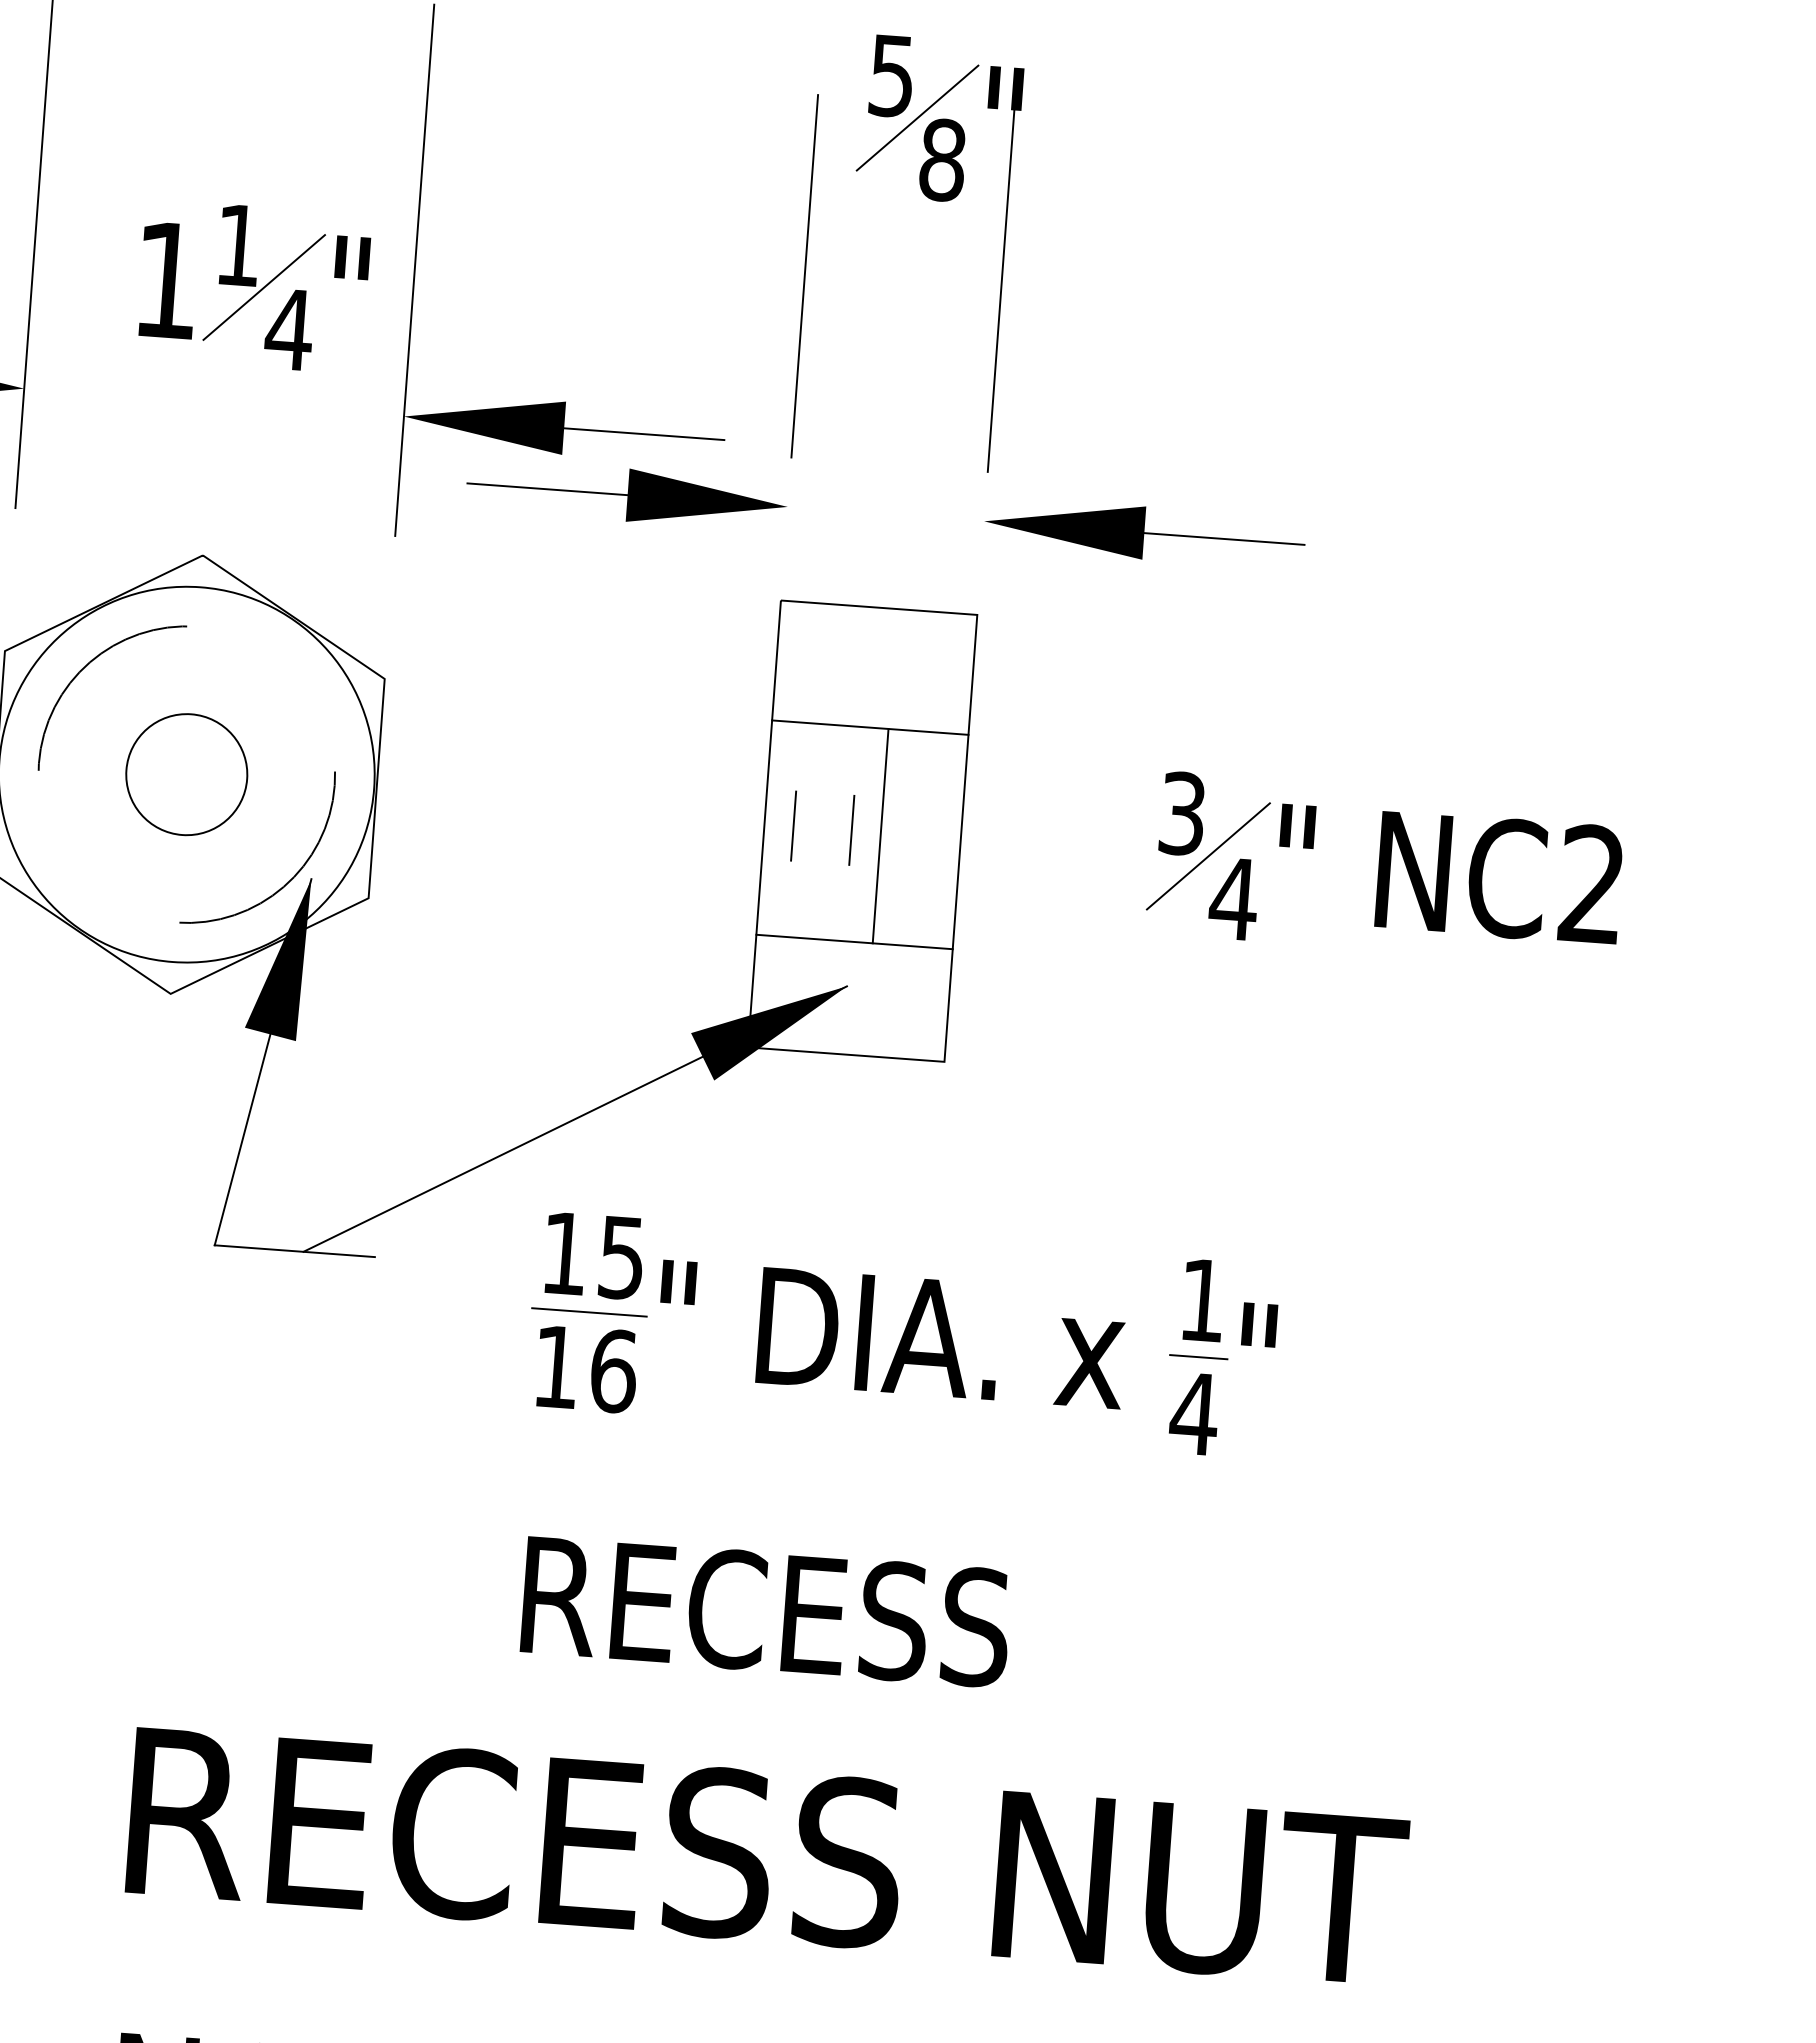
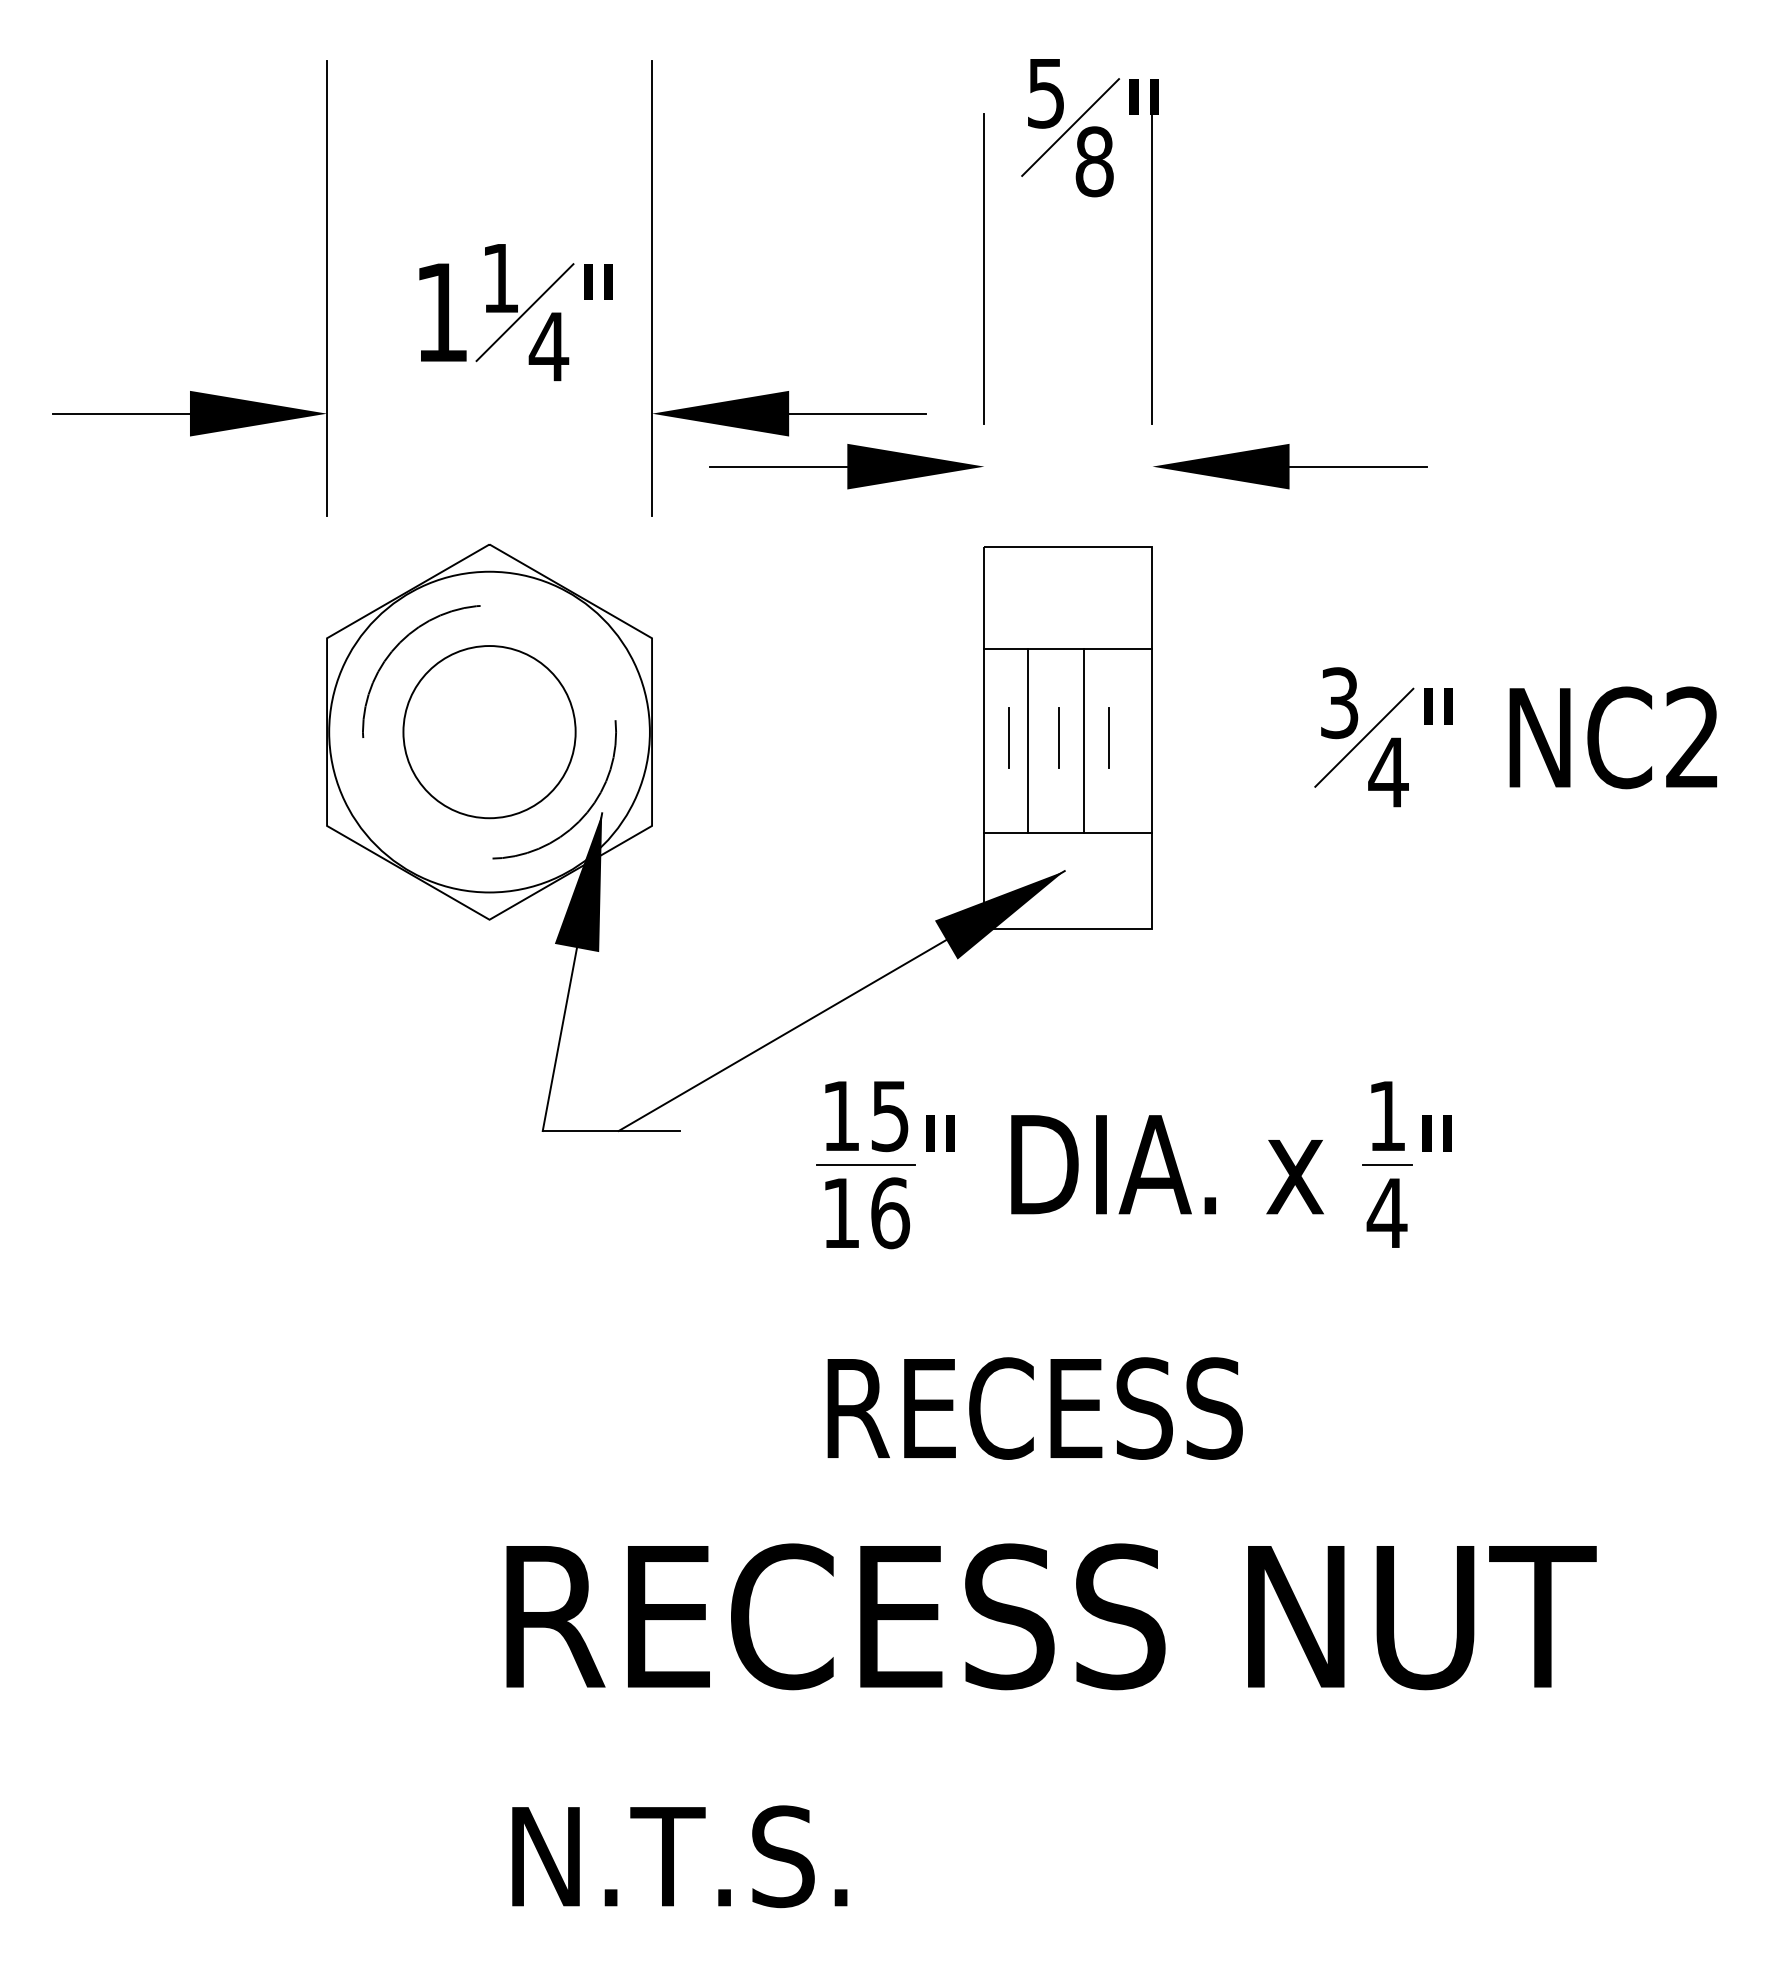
circle: (186, 775) -> (489, 732), size x1.67
line: (814, 830) -> (1027, 740), added
line: (909, 834) -> (1108, 737), added

